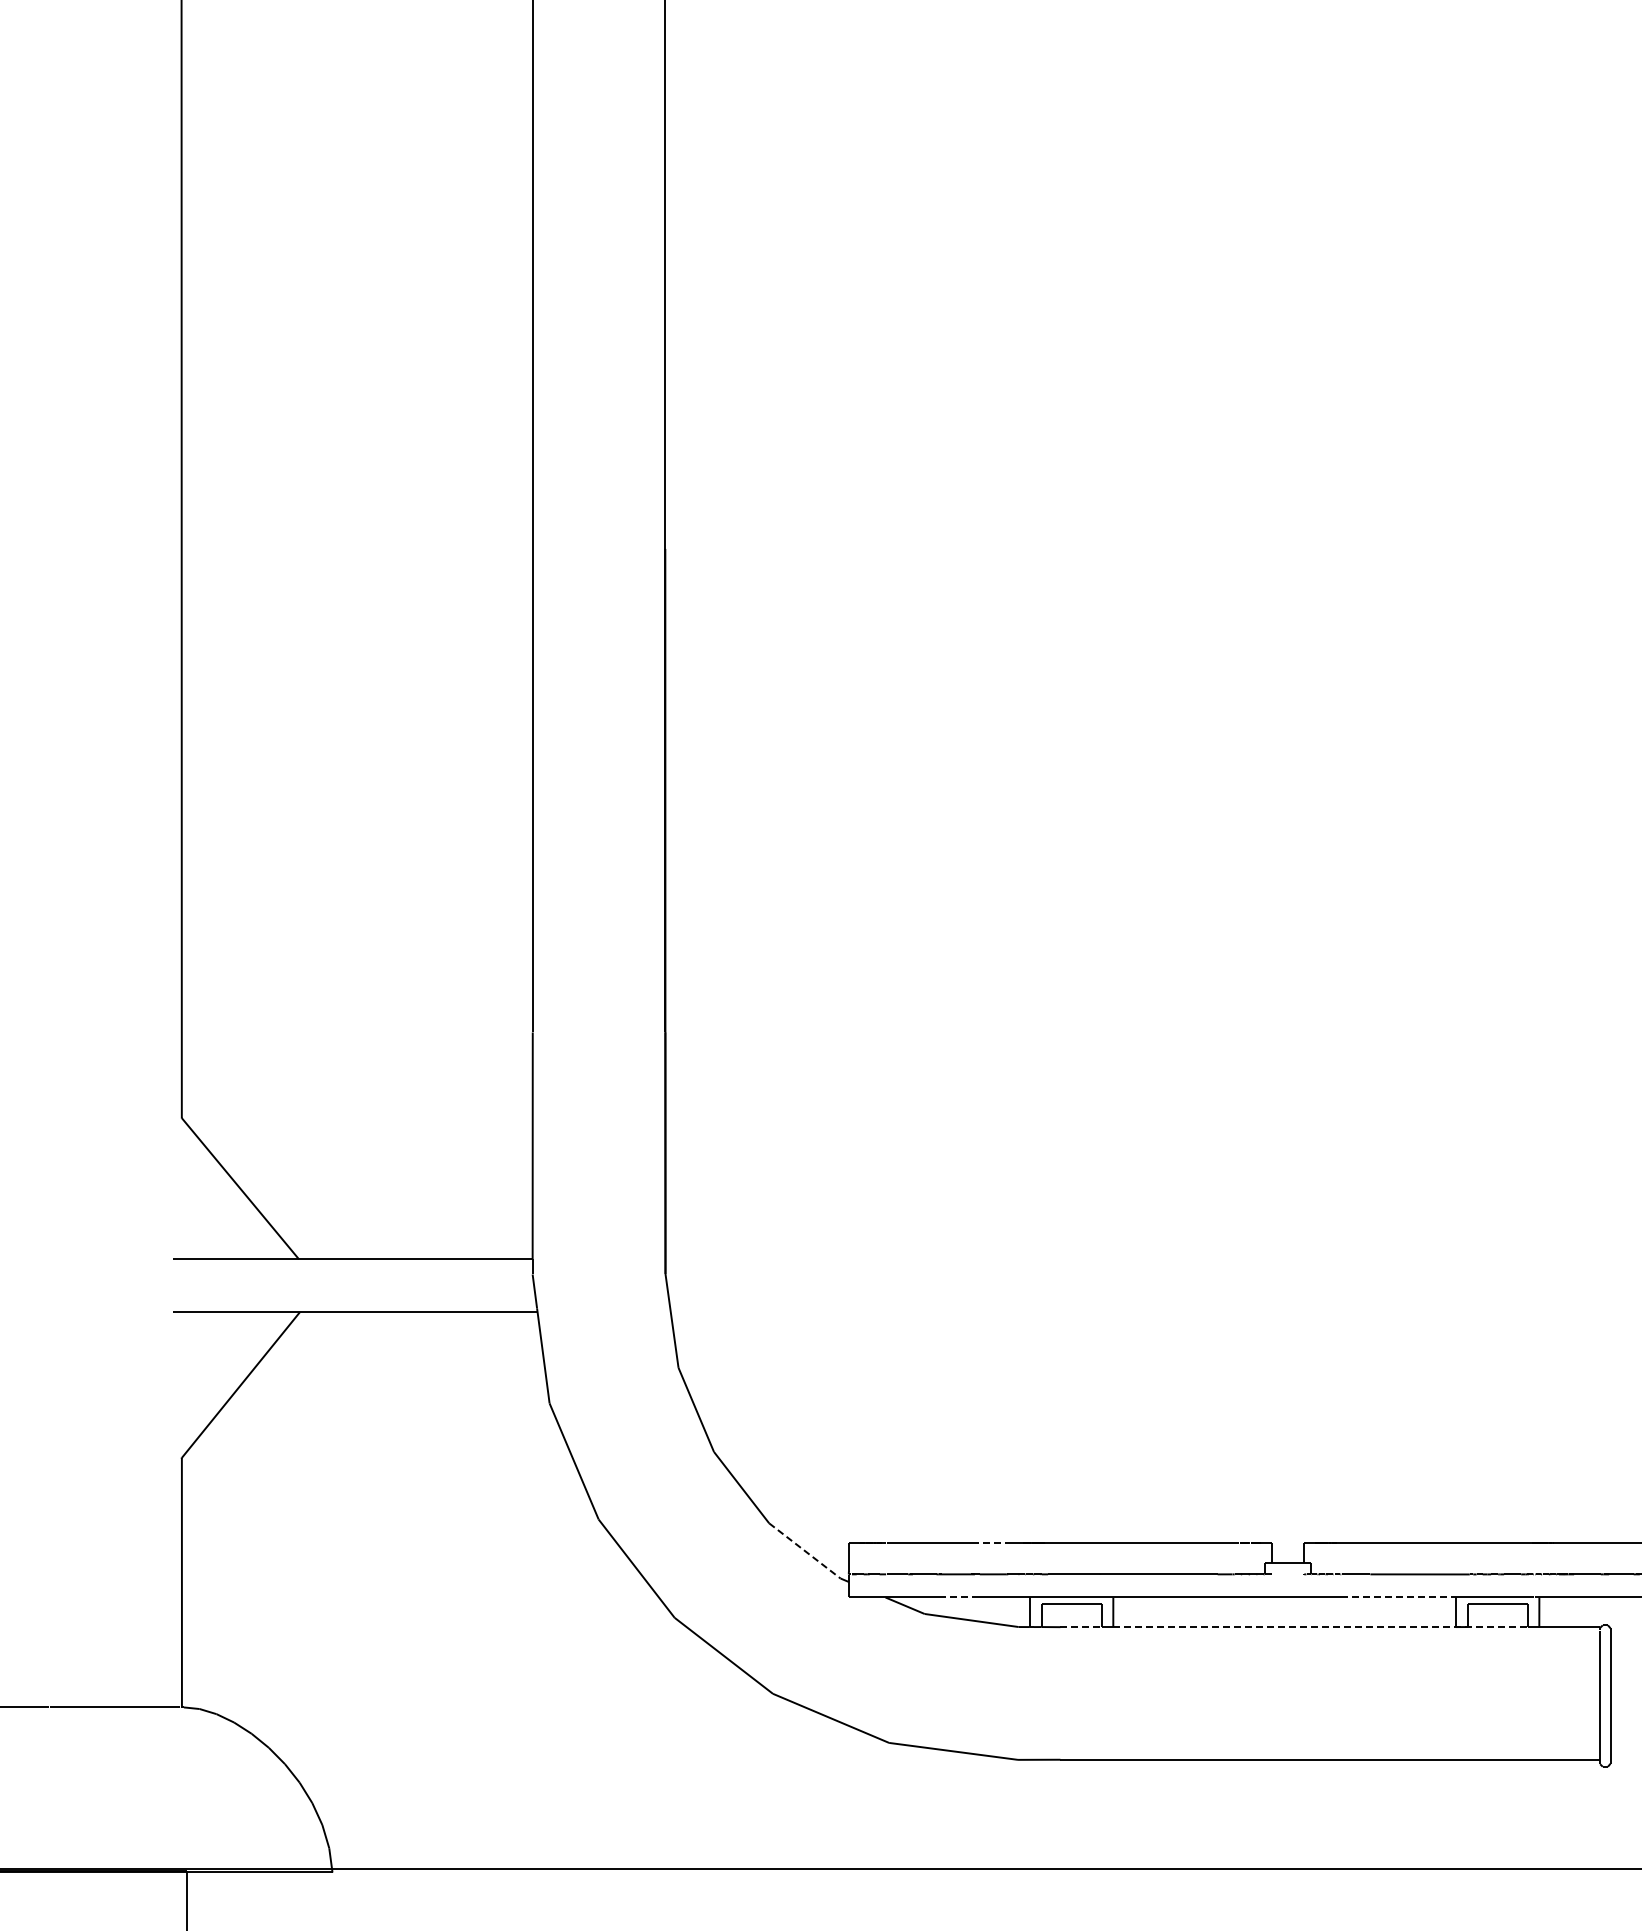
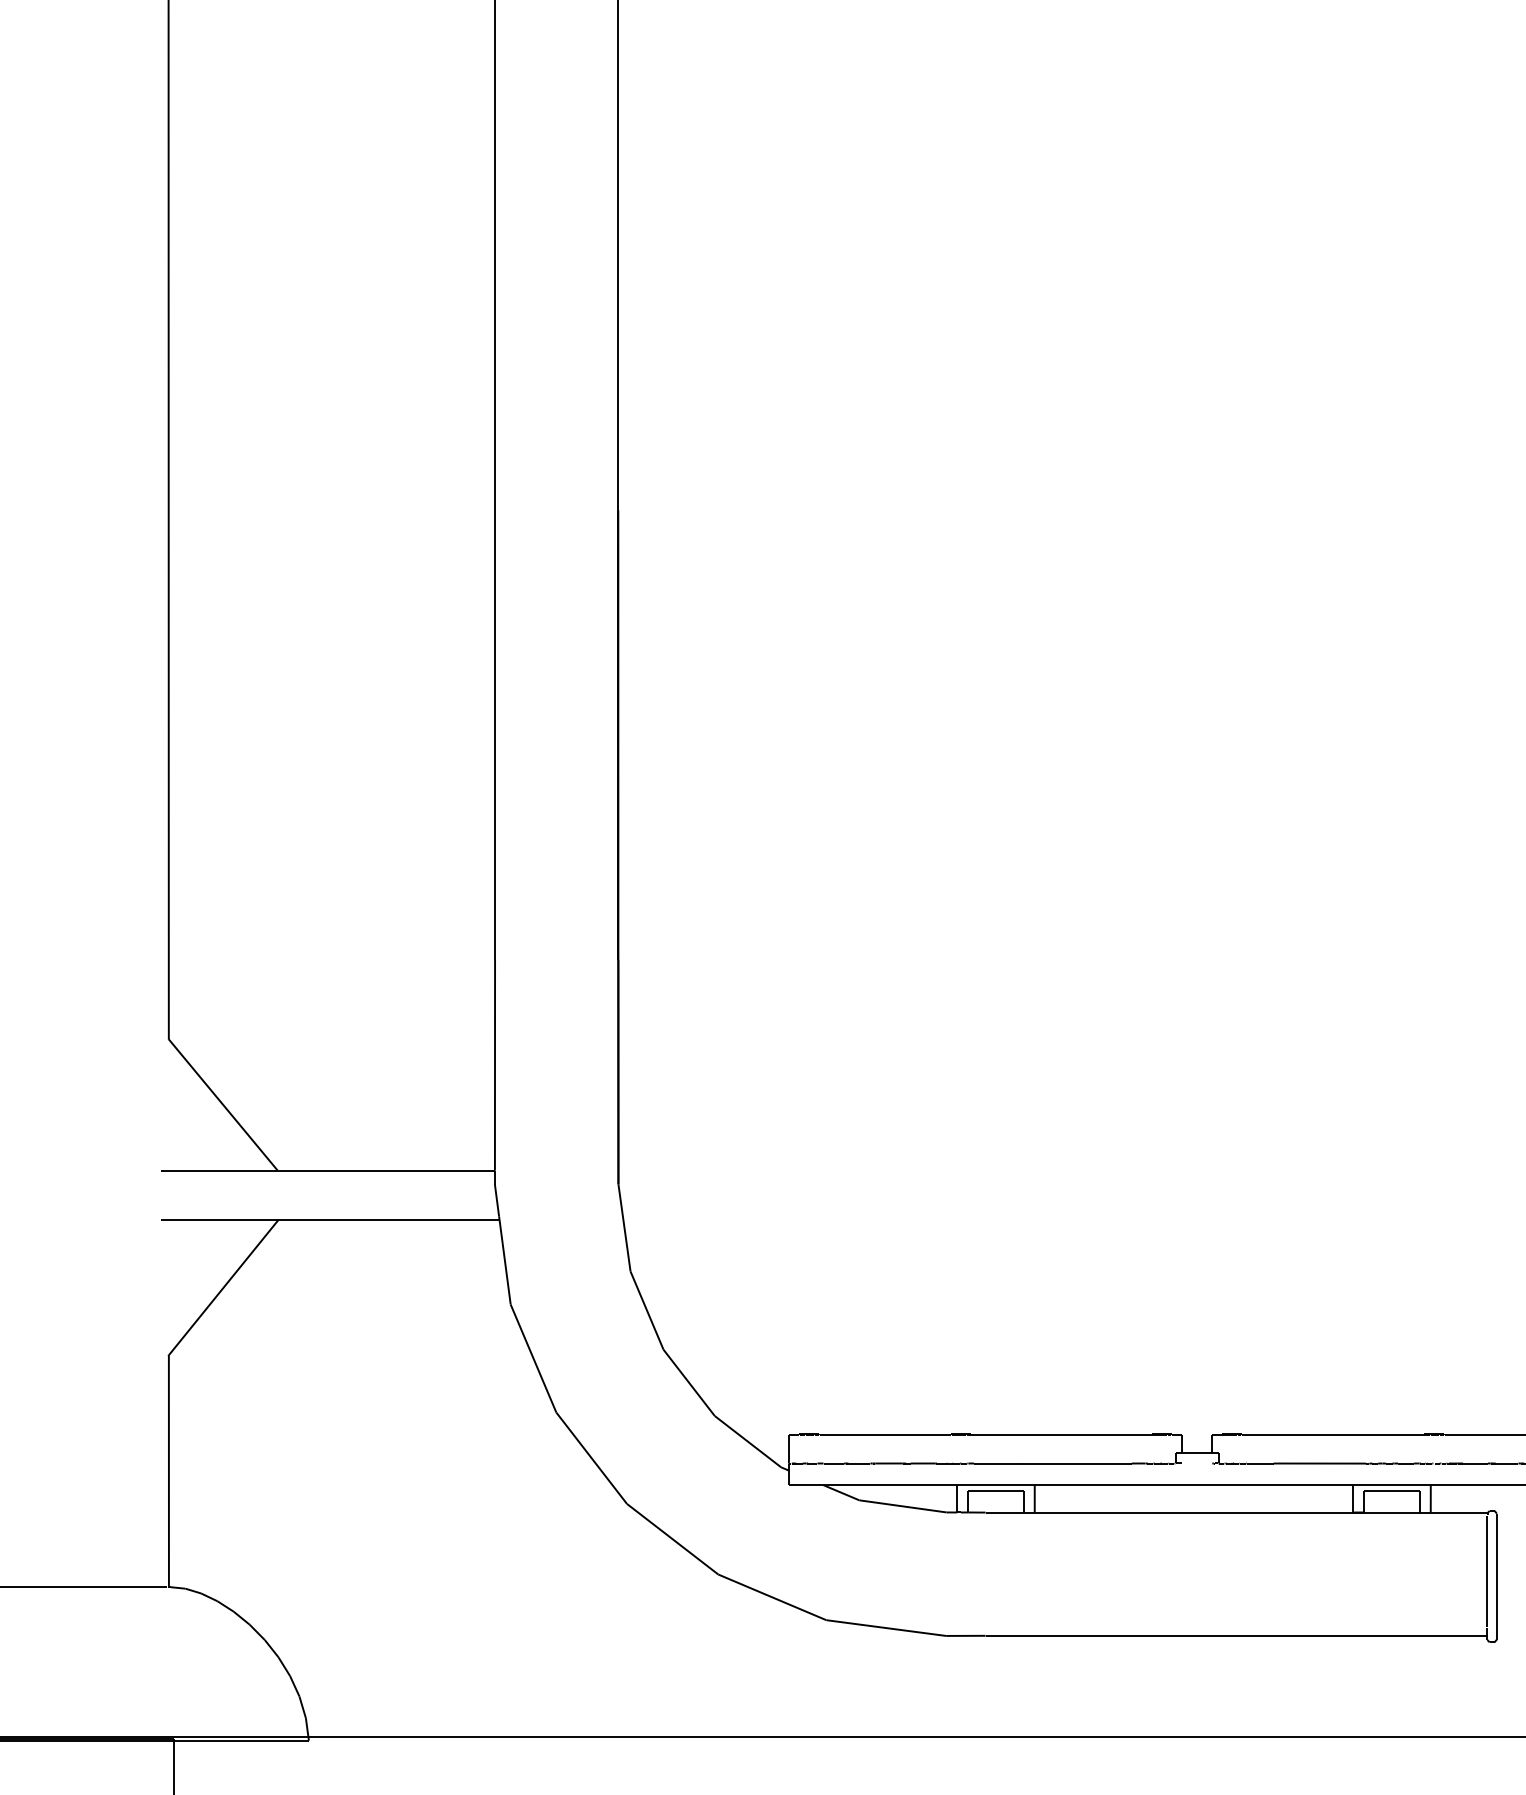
line: (989, 1543) -> (919, 1434), dashed -> solid
line: (805, 1551) -> (748, 1442), dashed -> solid
line: (955, 1597) -> (888, 1485), dashed -> solid
line: (1399, 1597) -> (1300, 1485), dashed -> solid
line: (1081, 1627) -> (1005, 1512), dashed -> solid
line: (1321, 1627) -> (1228, 1512), dashed -> solid

